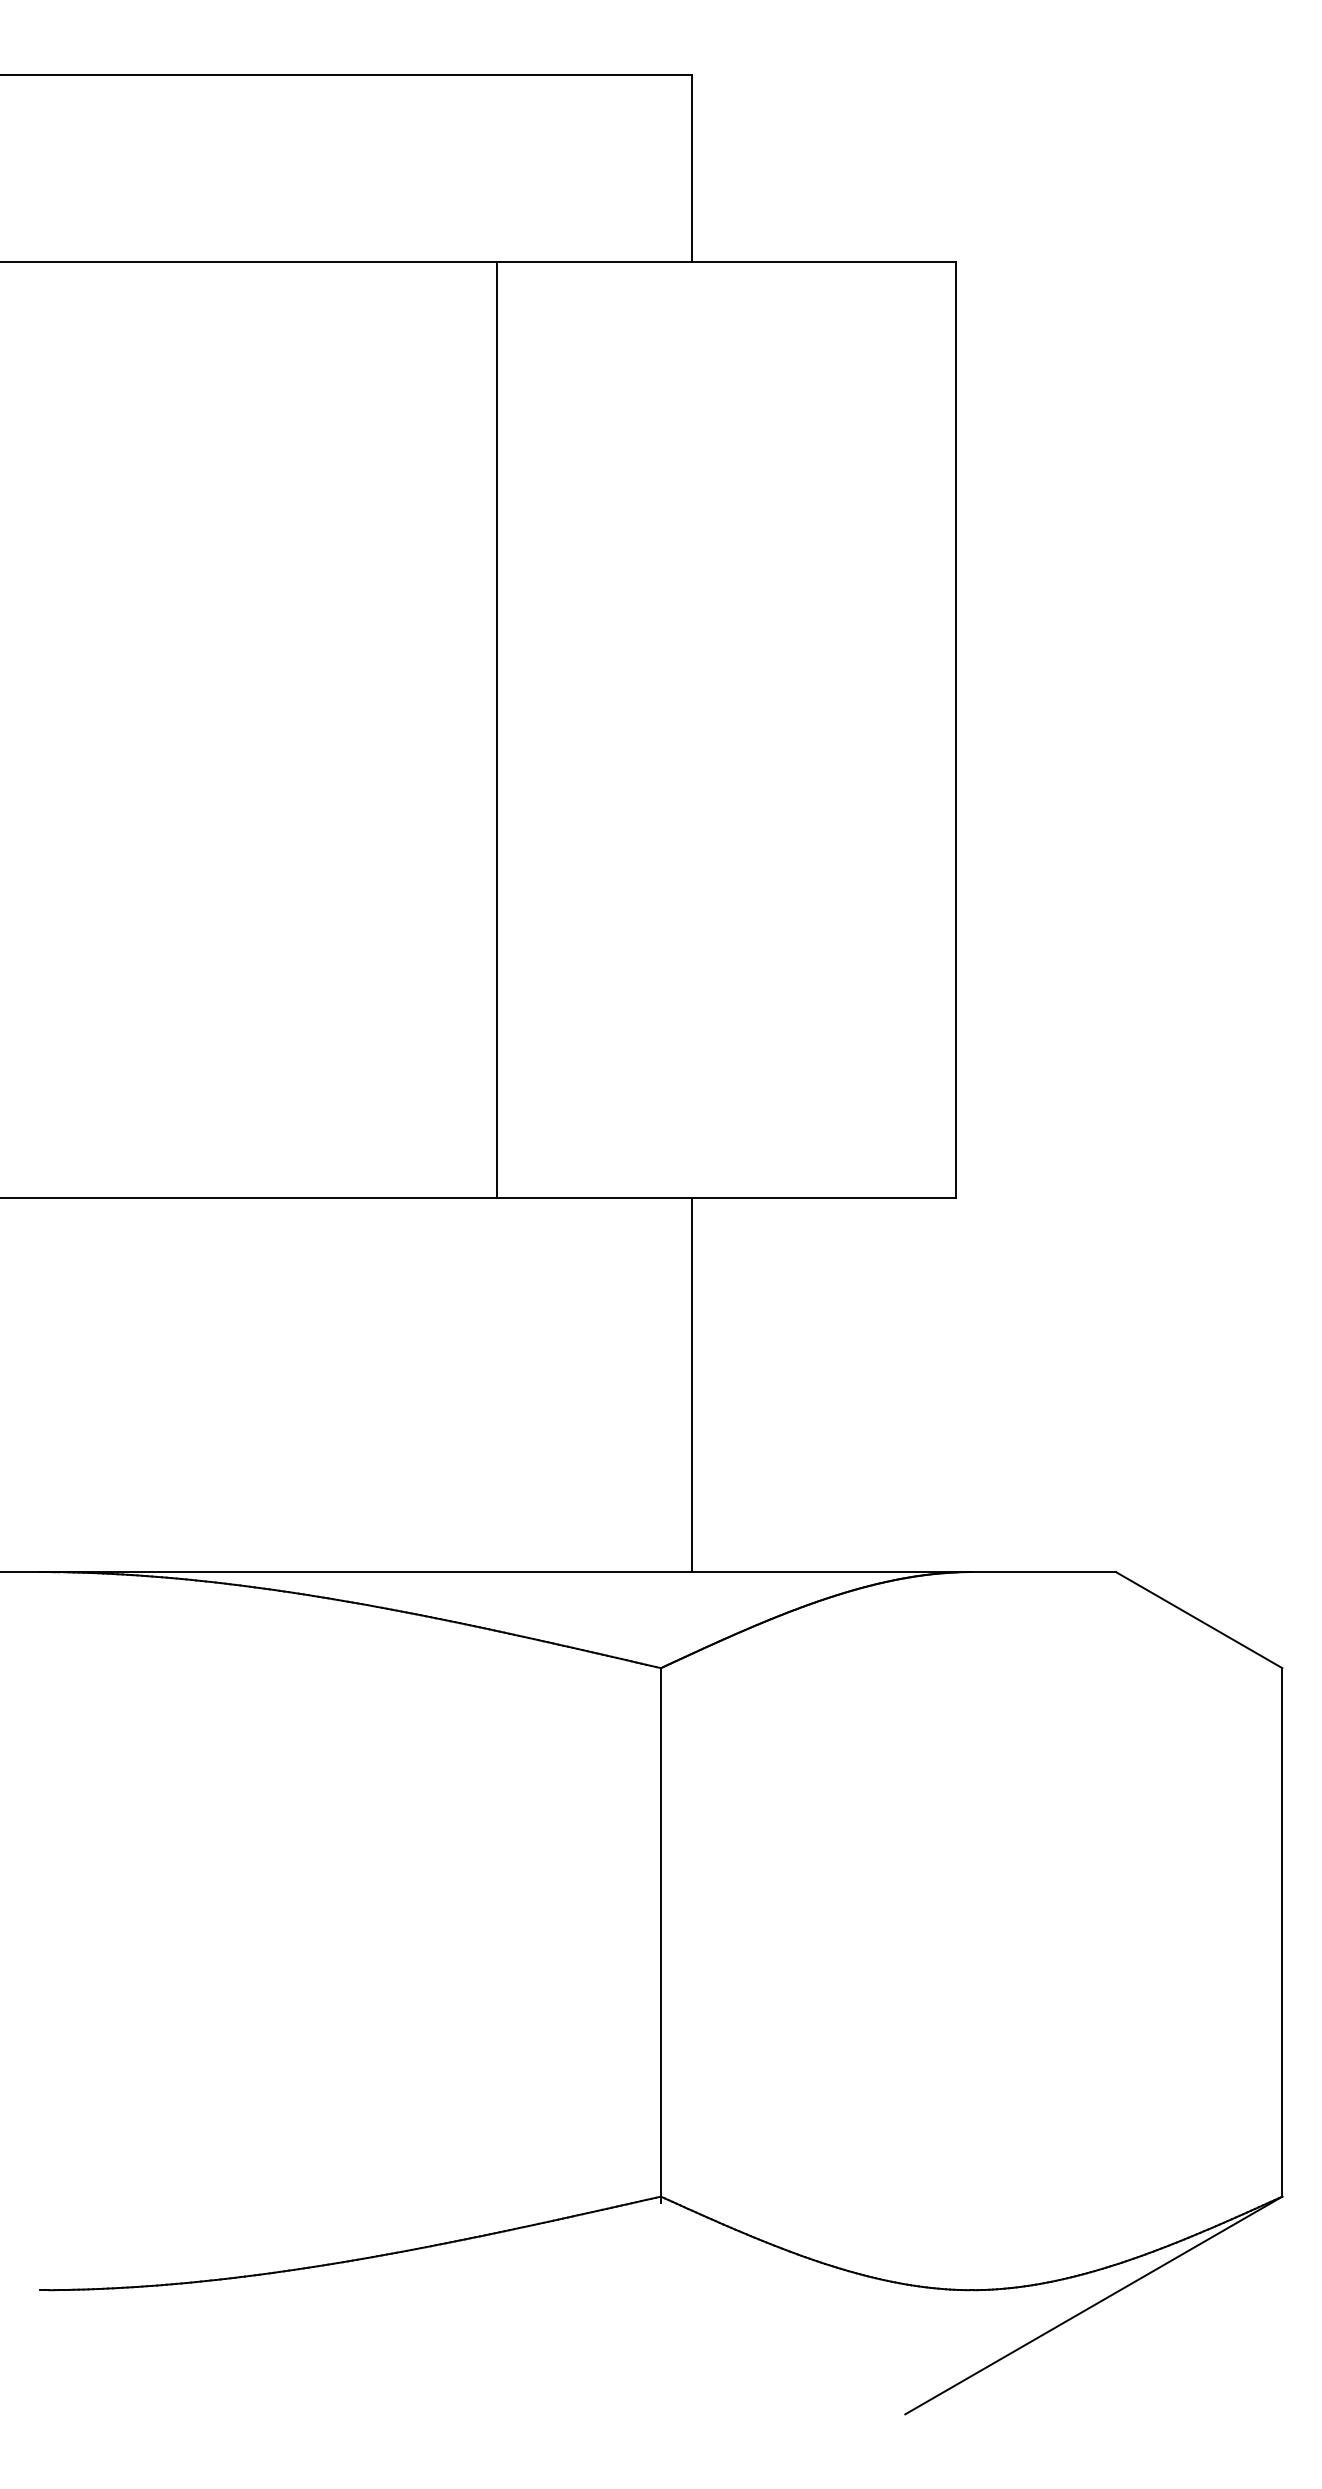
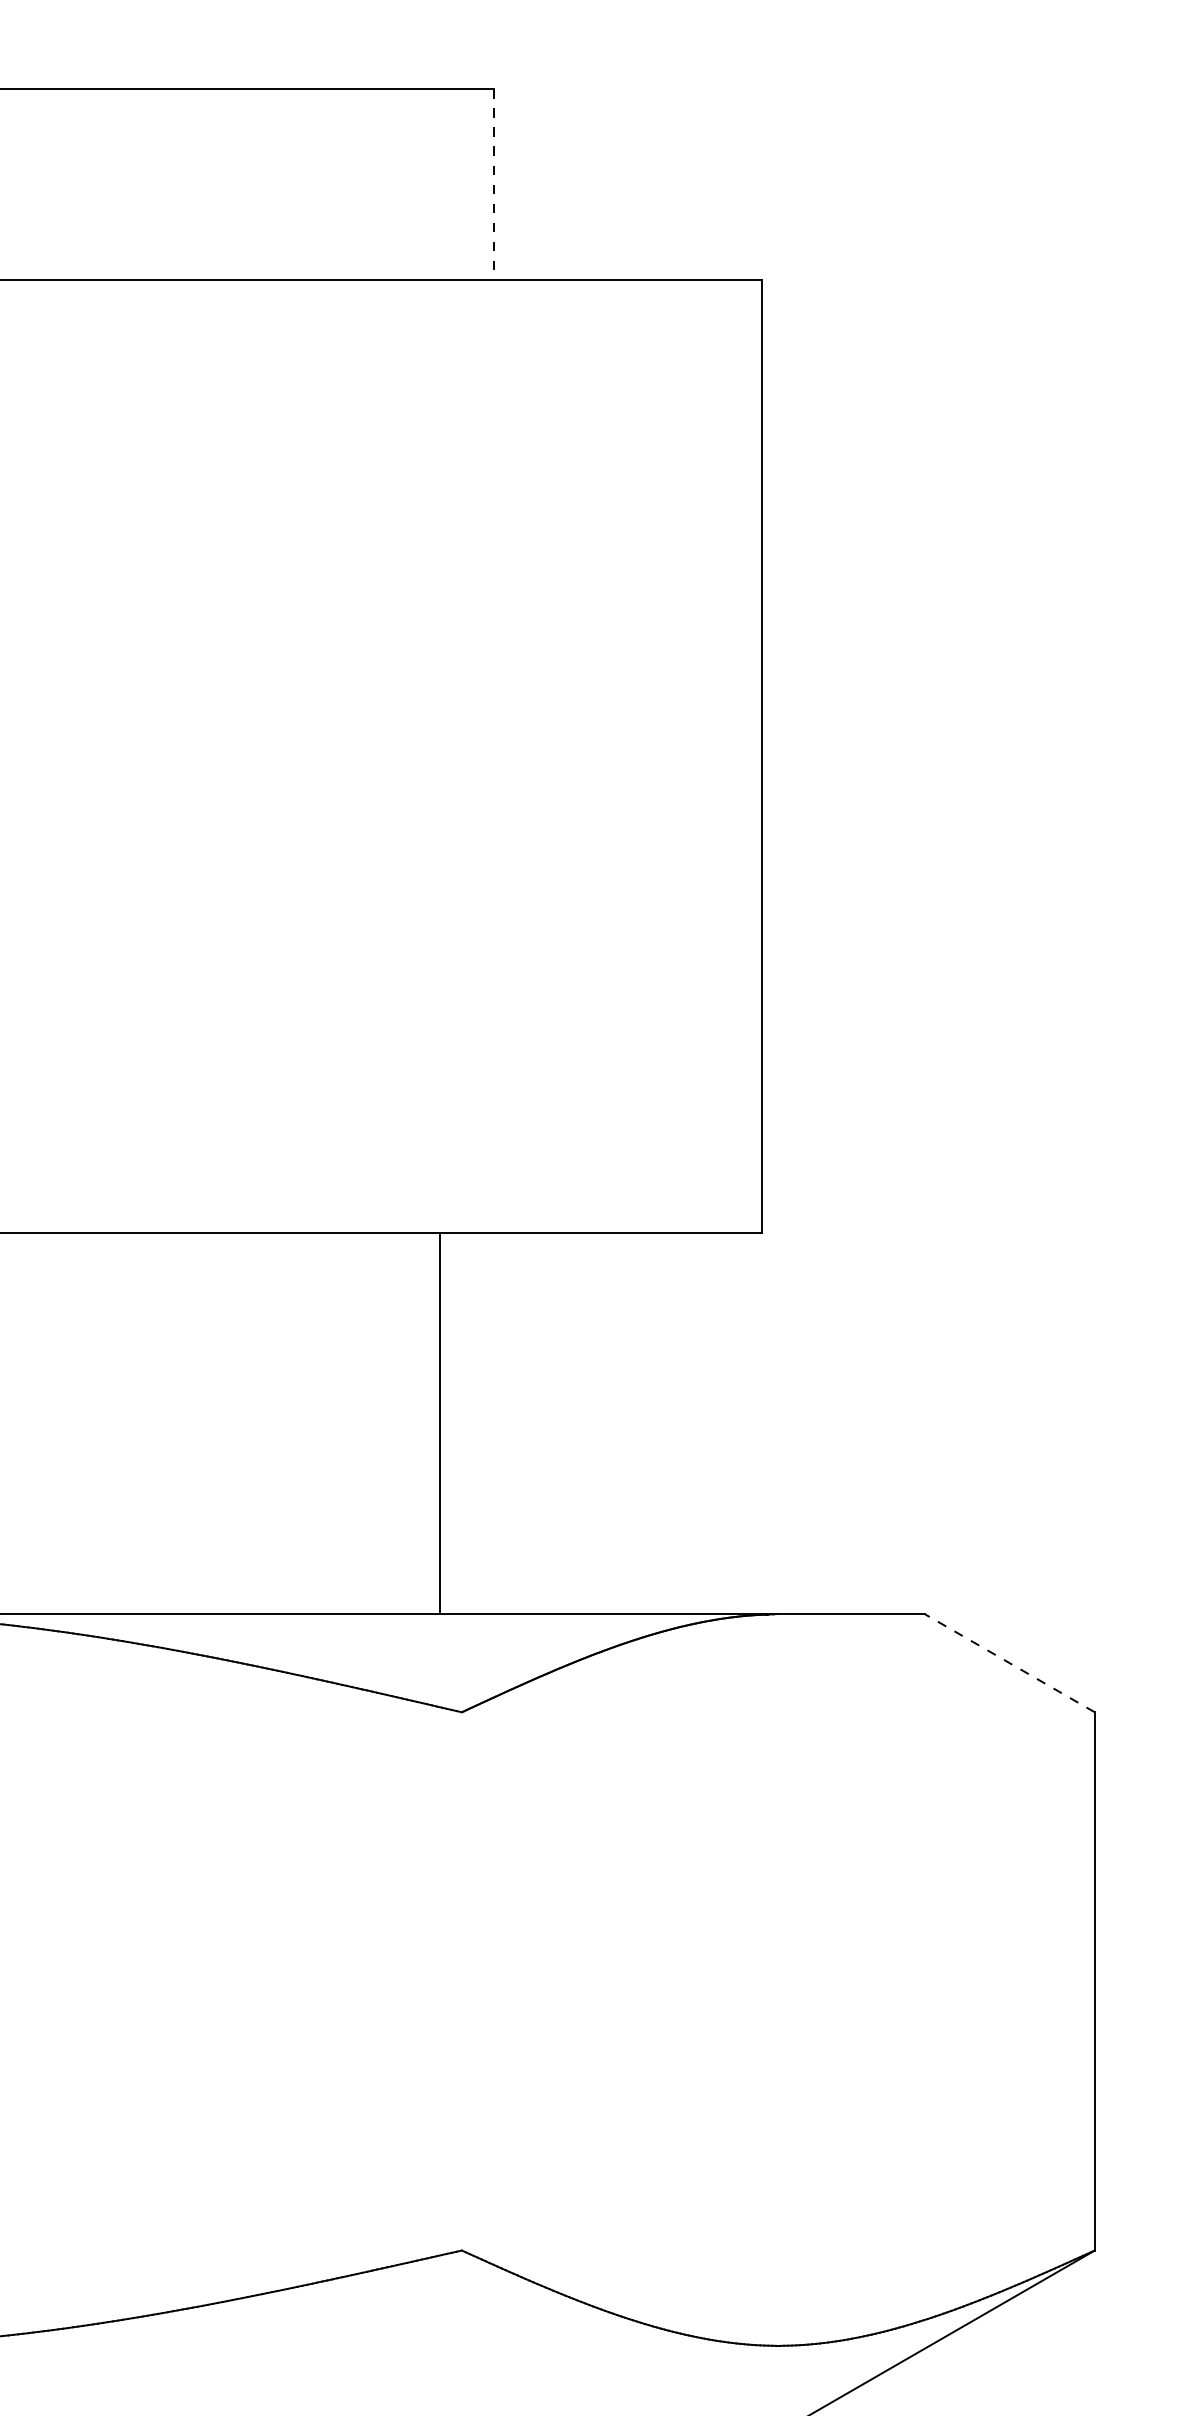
line: (692, 168) -> (493, 184), solid -> dashed
line: (496, 729) -> (294, 756), removed
line: (692, 1384) -> (440, 1423), moved
line: (1198, 1619) -> (1009, 1662), solid -> dashed
line: (660, 1935) -> (461, 1984), removed

